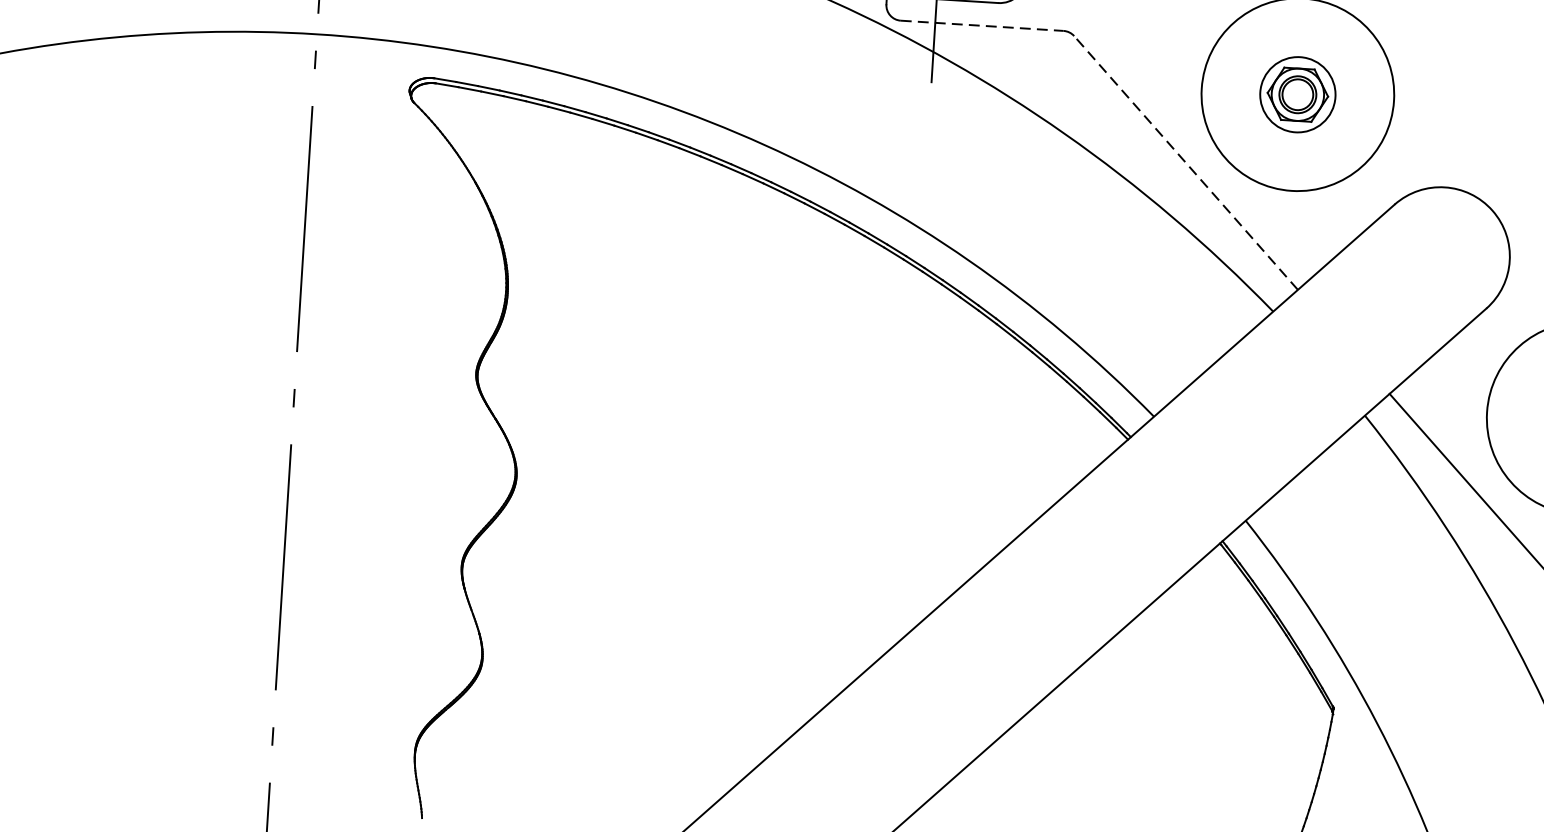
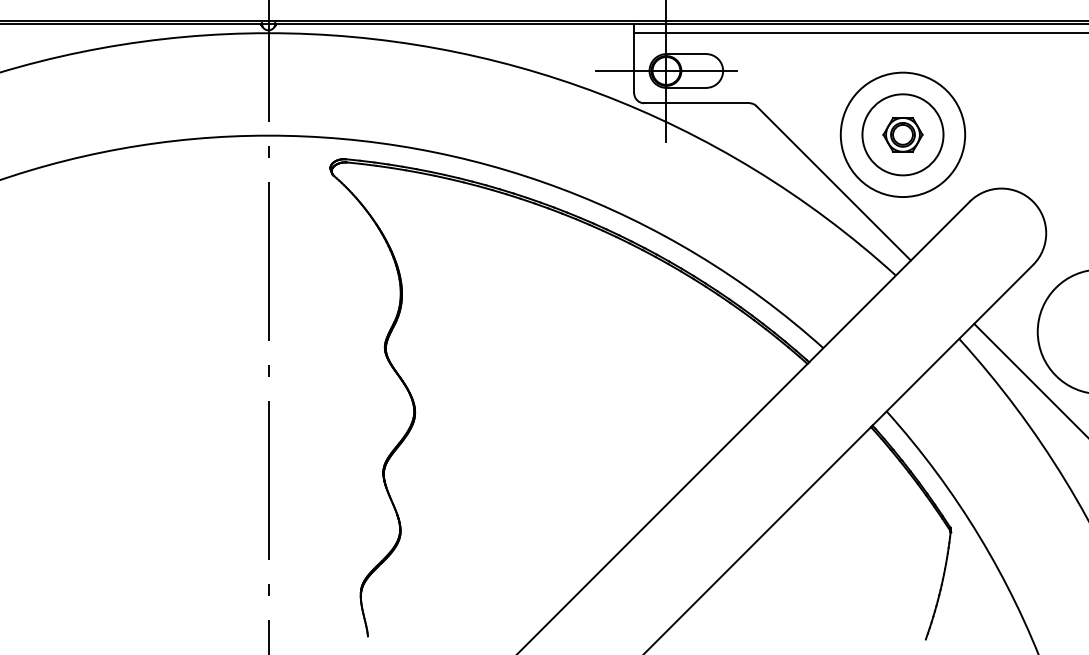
line: (981, 26) -> (696, 103), dashed -> solid
circle: (1297, 94) -> (902, 134), size x1.67
line: (1185, 163) -> (833, 183), dashed -> solid

